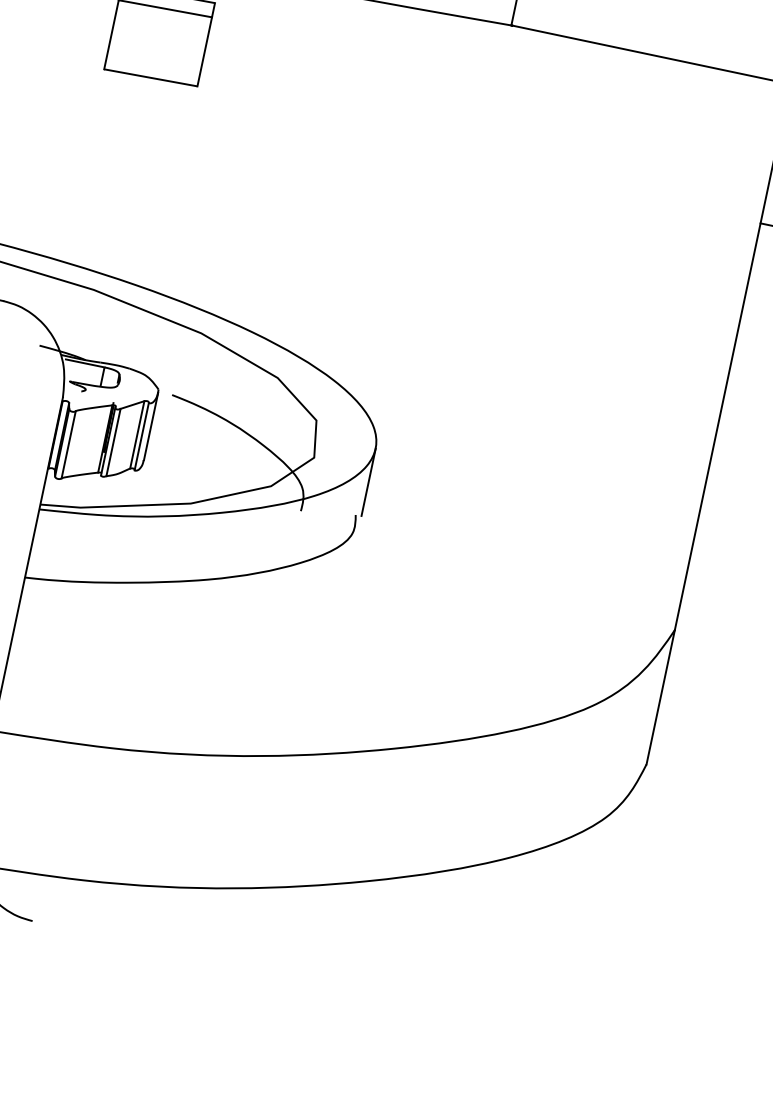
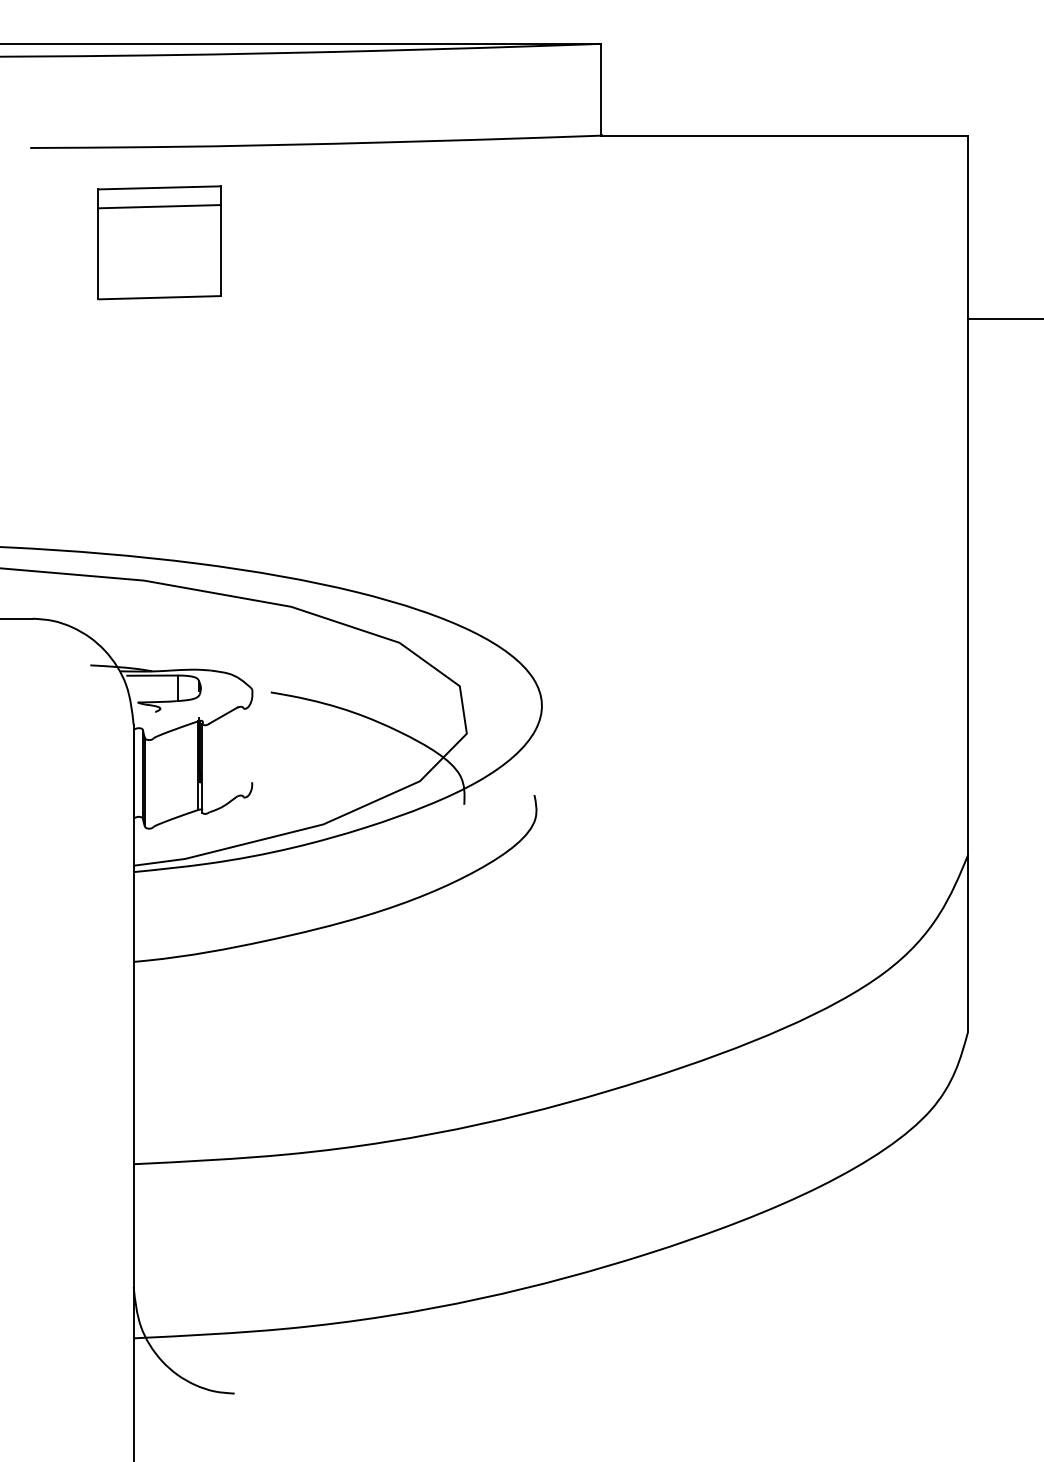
line: (151, 426) -> (252, 737), removed
line: (137, 434) -> (237, 751), removed
line: (141, 436) -> (243, 752), removed
line: (113, 442) -> (209, 767), removed
line: (68, 444) -> (153, 782), removed
line: (369, 481) -> (542, 749), removed

